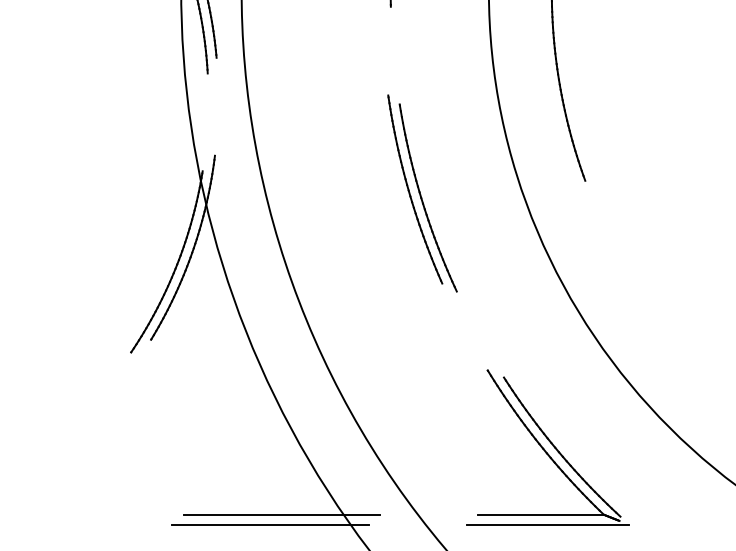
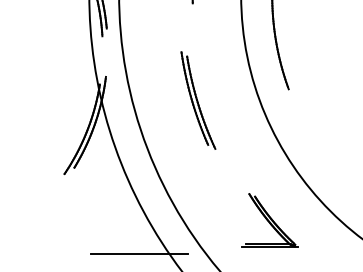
part: (422, 193) -> (198, 100), moved
part: (546, 446) -> (269, 220), size x0.7
line: (268, 523) -> (132, 258), removed

